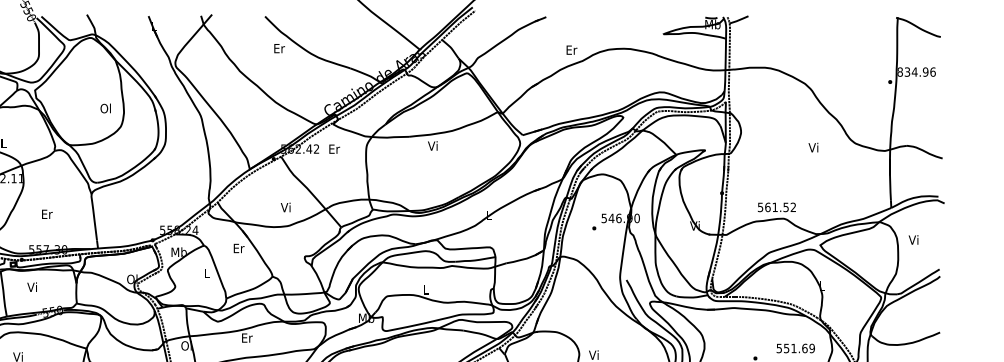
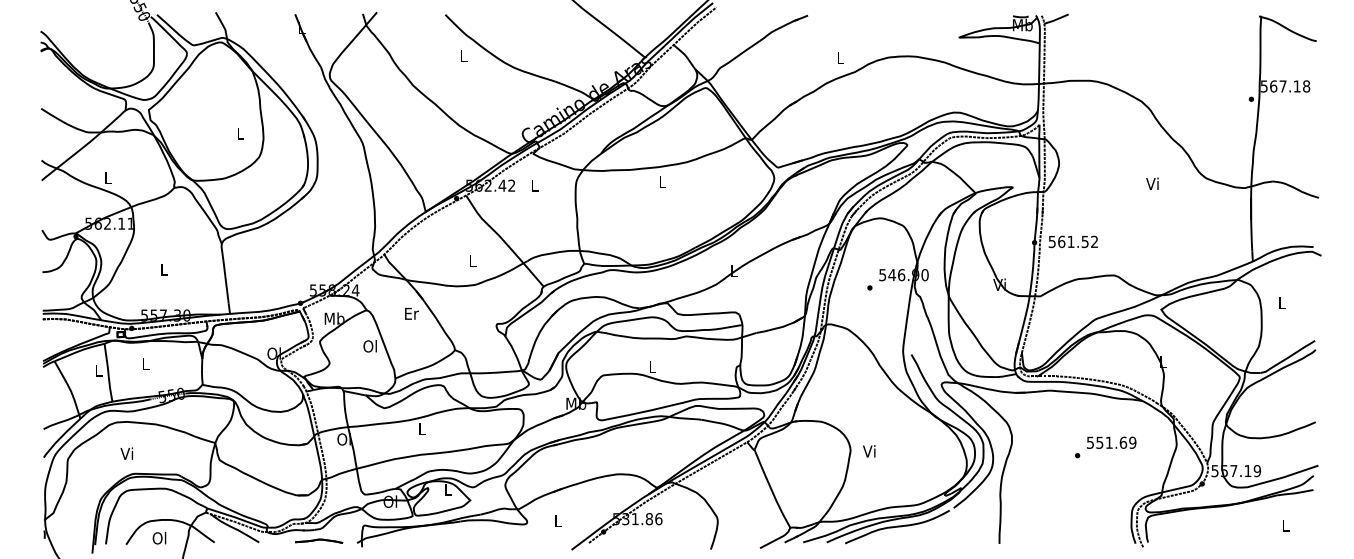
text: (279, 48) -> (464, 56), Er -> L
text: (572, 50) -> (841, 58), Er -> L
text: (916, 72) -> (1285, 86), 834.96 -> 567.18
text: (105, 108) -> (239, 133), Ol -> L
text: (432, 145) -> (661, 181), Vi -> L
text: (334, 148) -> (535, 185), Er -> L
text: (285, 207) -> (471, 260), Vi -> L
text: (776, 207) -> (1072, 241), moved
text: (47, 214) -> (164, 269), Er -> L
text: (913, 239) -> (1281, 302), Vi -> L
text: (206, 273) -> (369, 346), L -> Ol
text: (31, 286) -> (144, 363), Vi -> L
text: (247, 338) -> (422, 429), Er -> L
text: (795, 348) -> (1111, 442), moved

